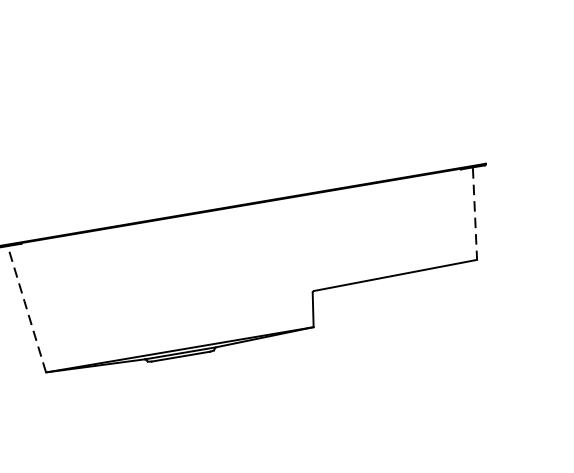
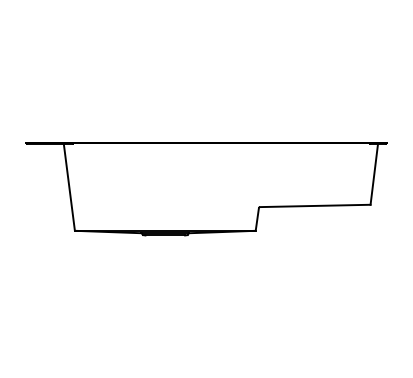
line: (475, 214) -> (374, 174), dashed -> solid
line: (27, 309) -> (69, 187), dashed -> solid

